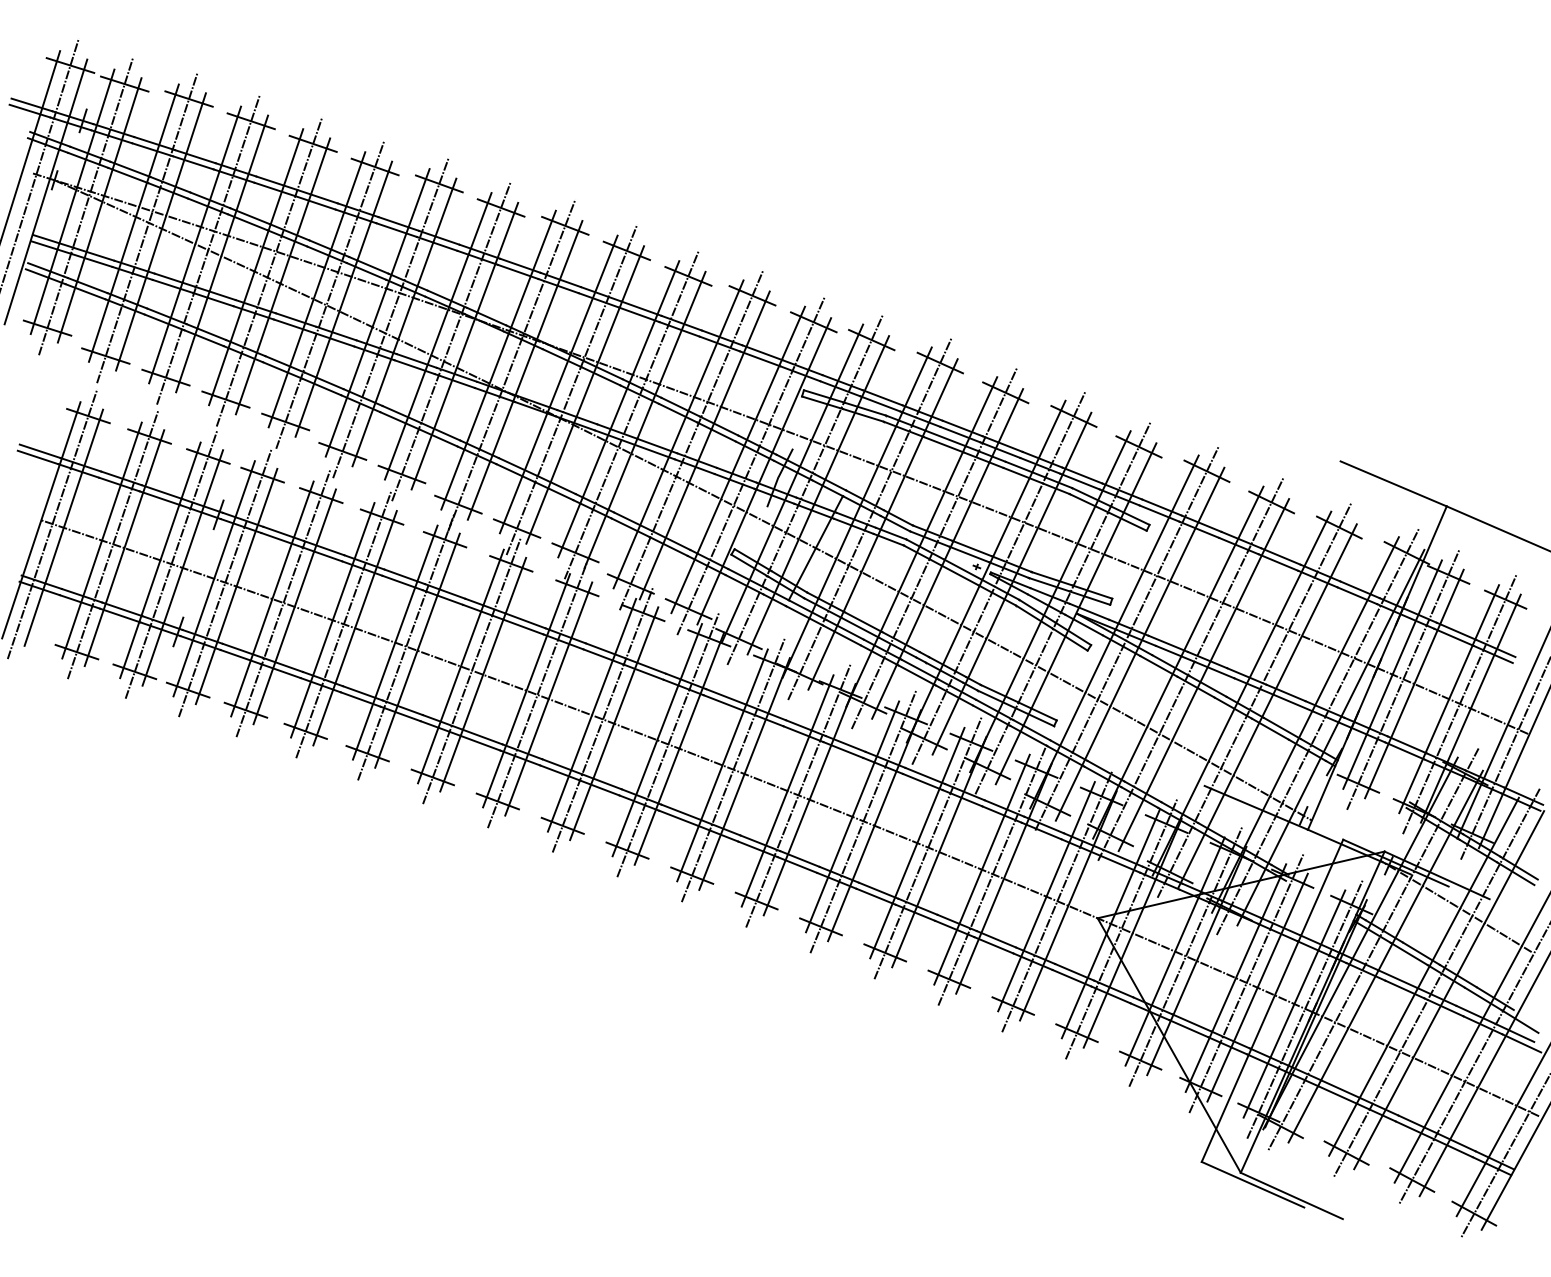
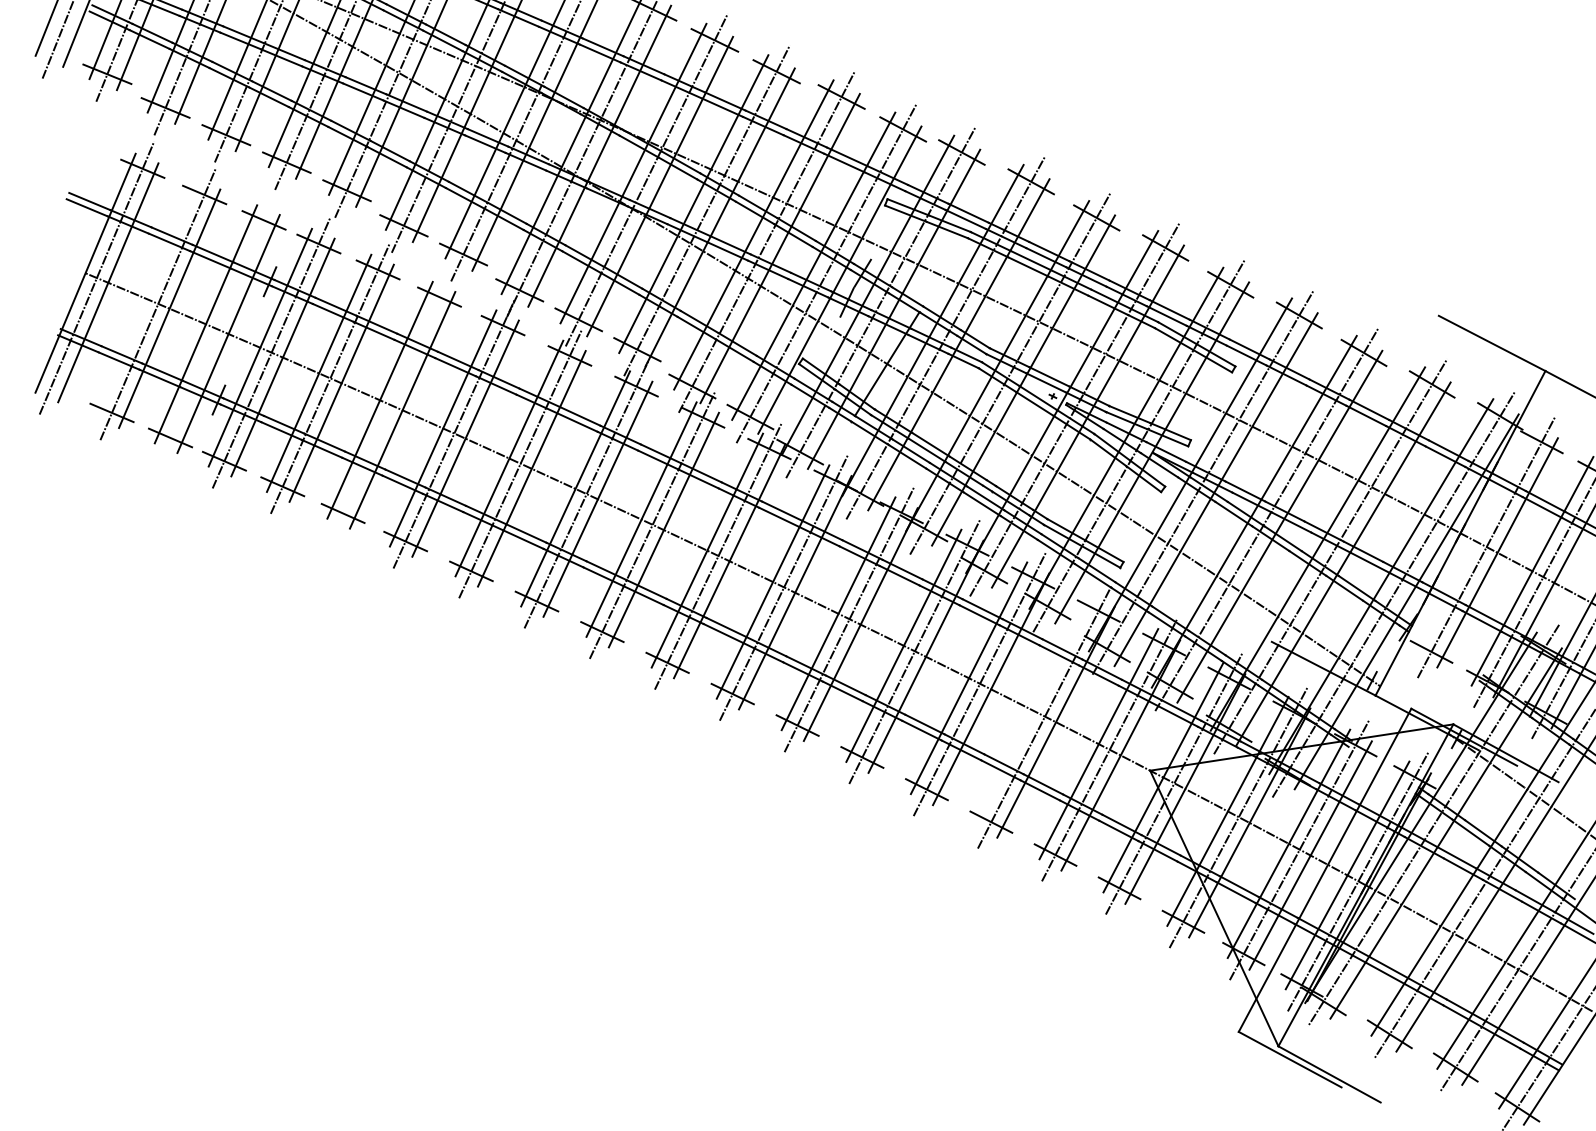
line: (101, 540) -> (146, 299), removed
line: (171, 563) -> (217, 328), removed
line: (343, 624) -> (390, 405), removed
line: (1392, 674) -> (1475, 541), removed
line: (981, 869) -> (1033, 710), removed

